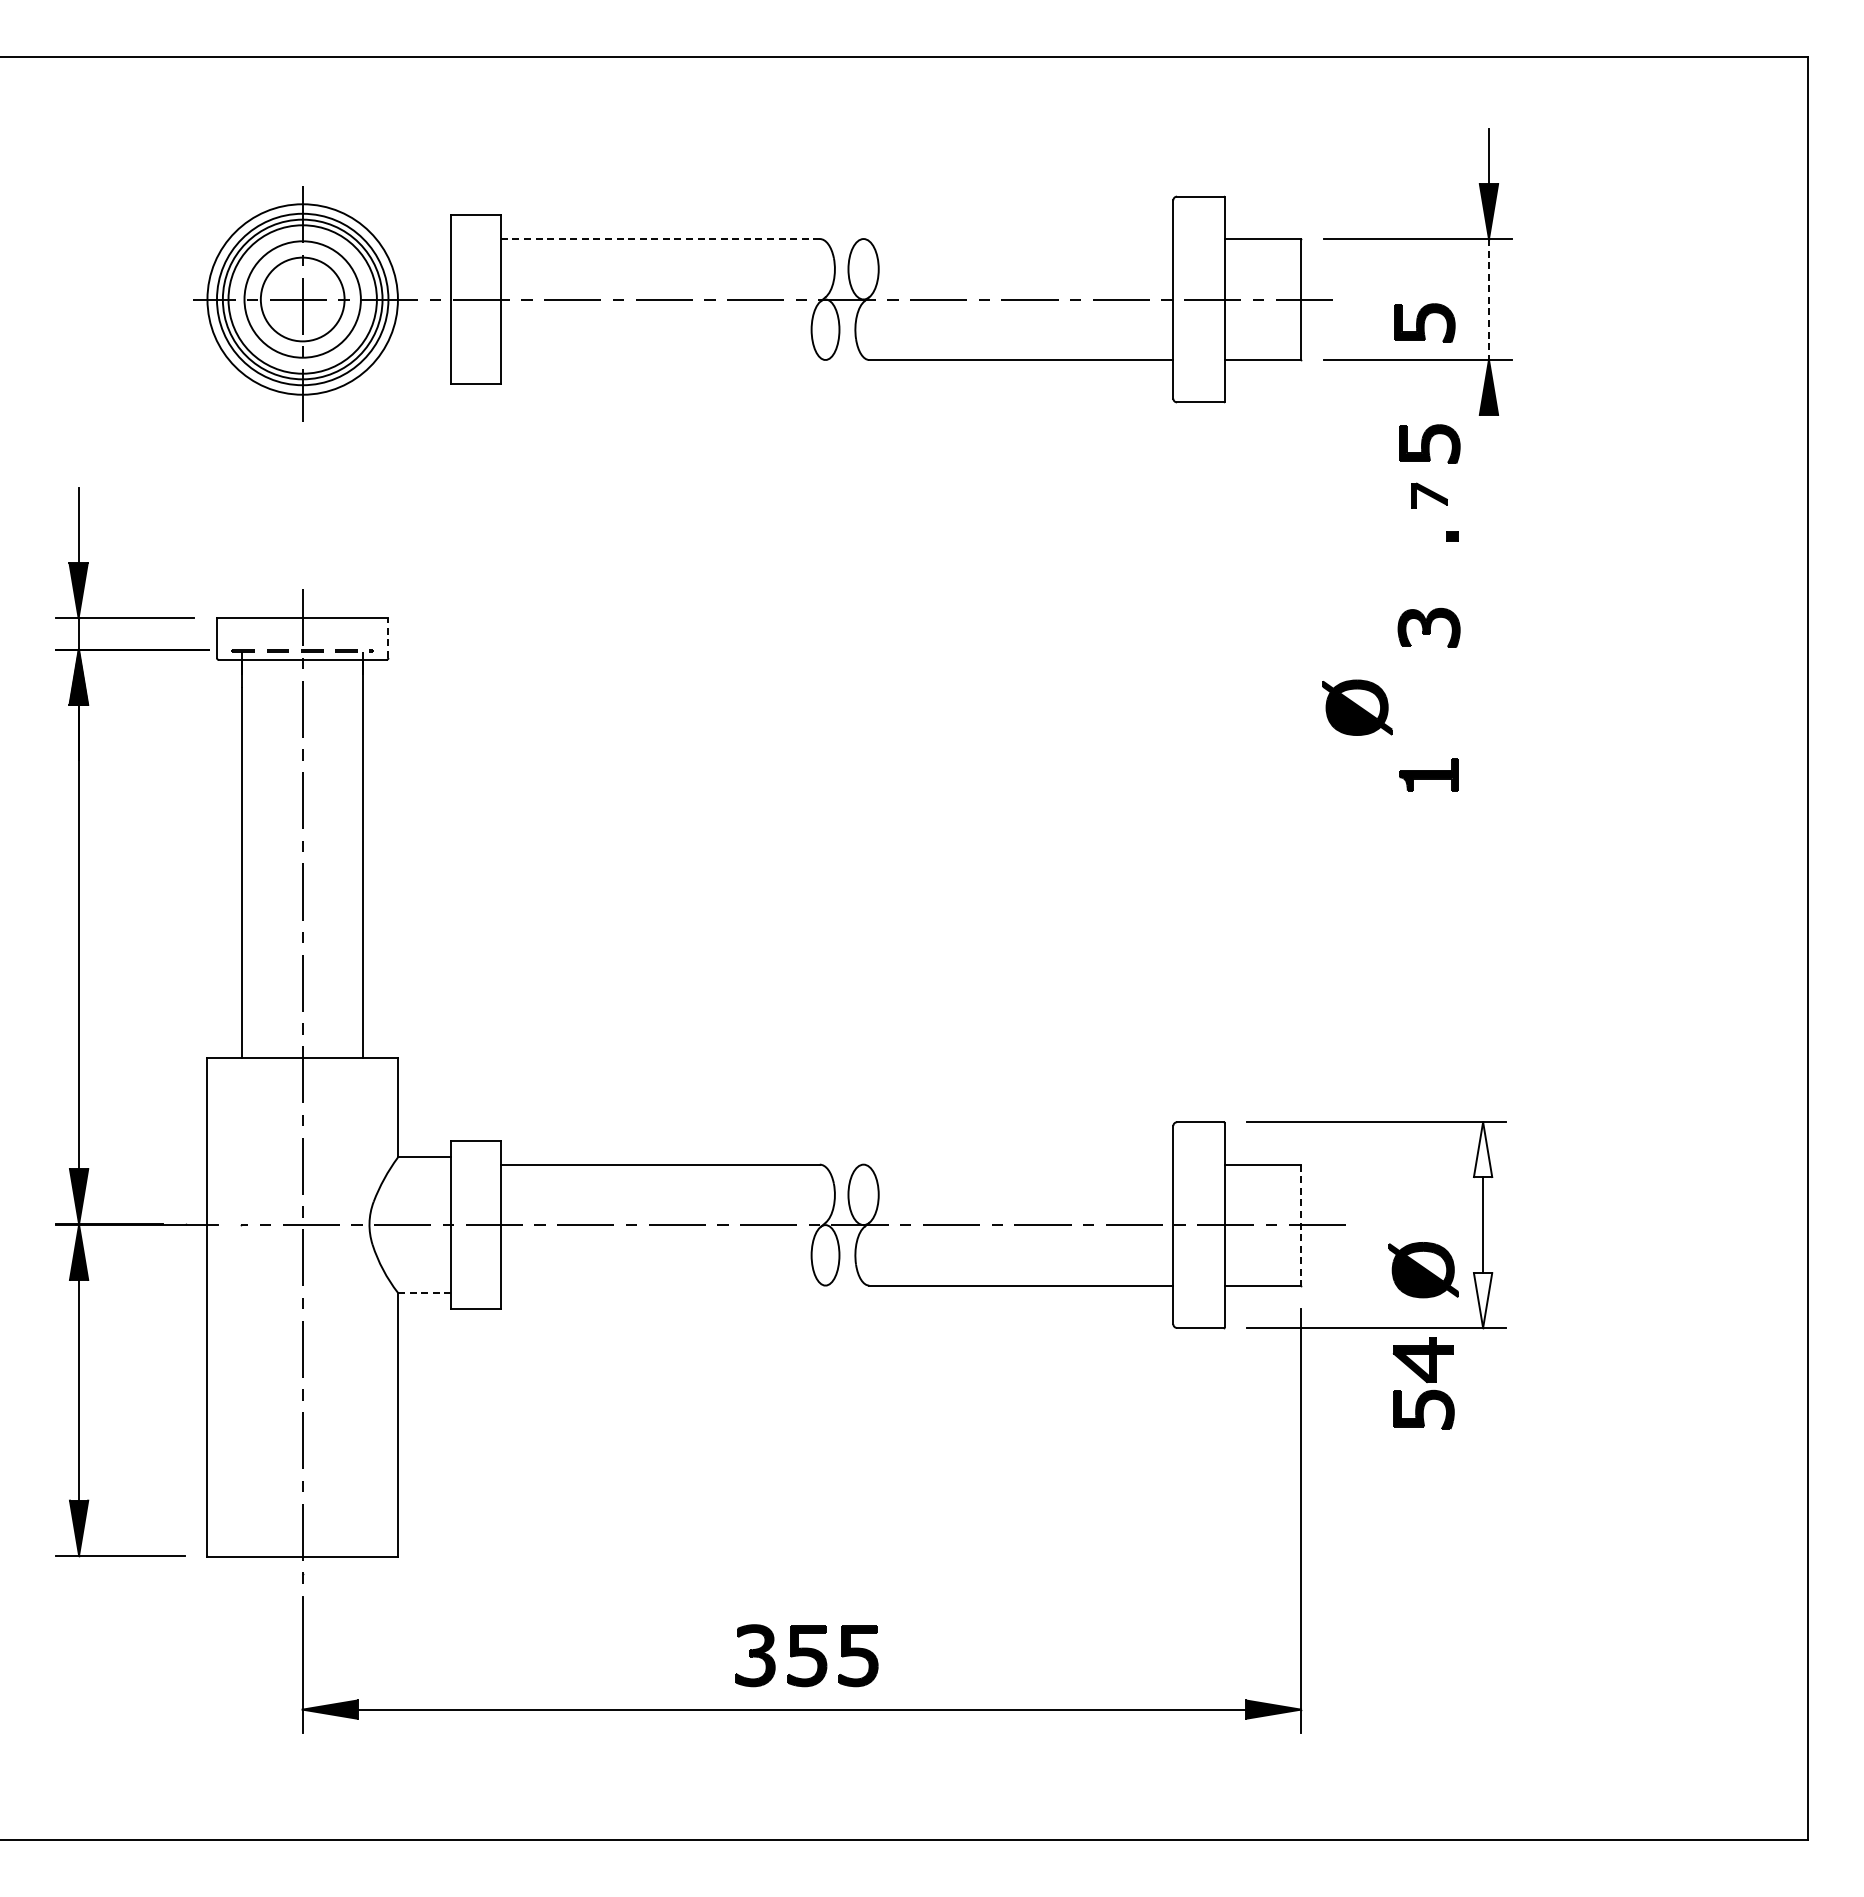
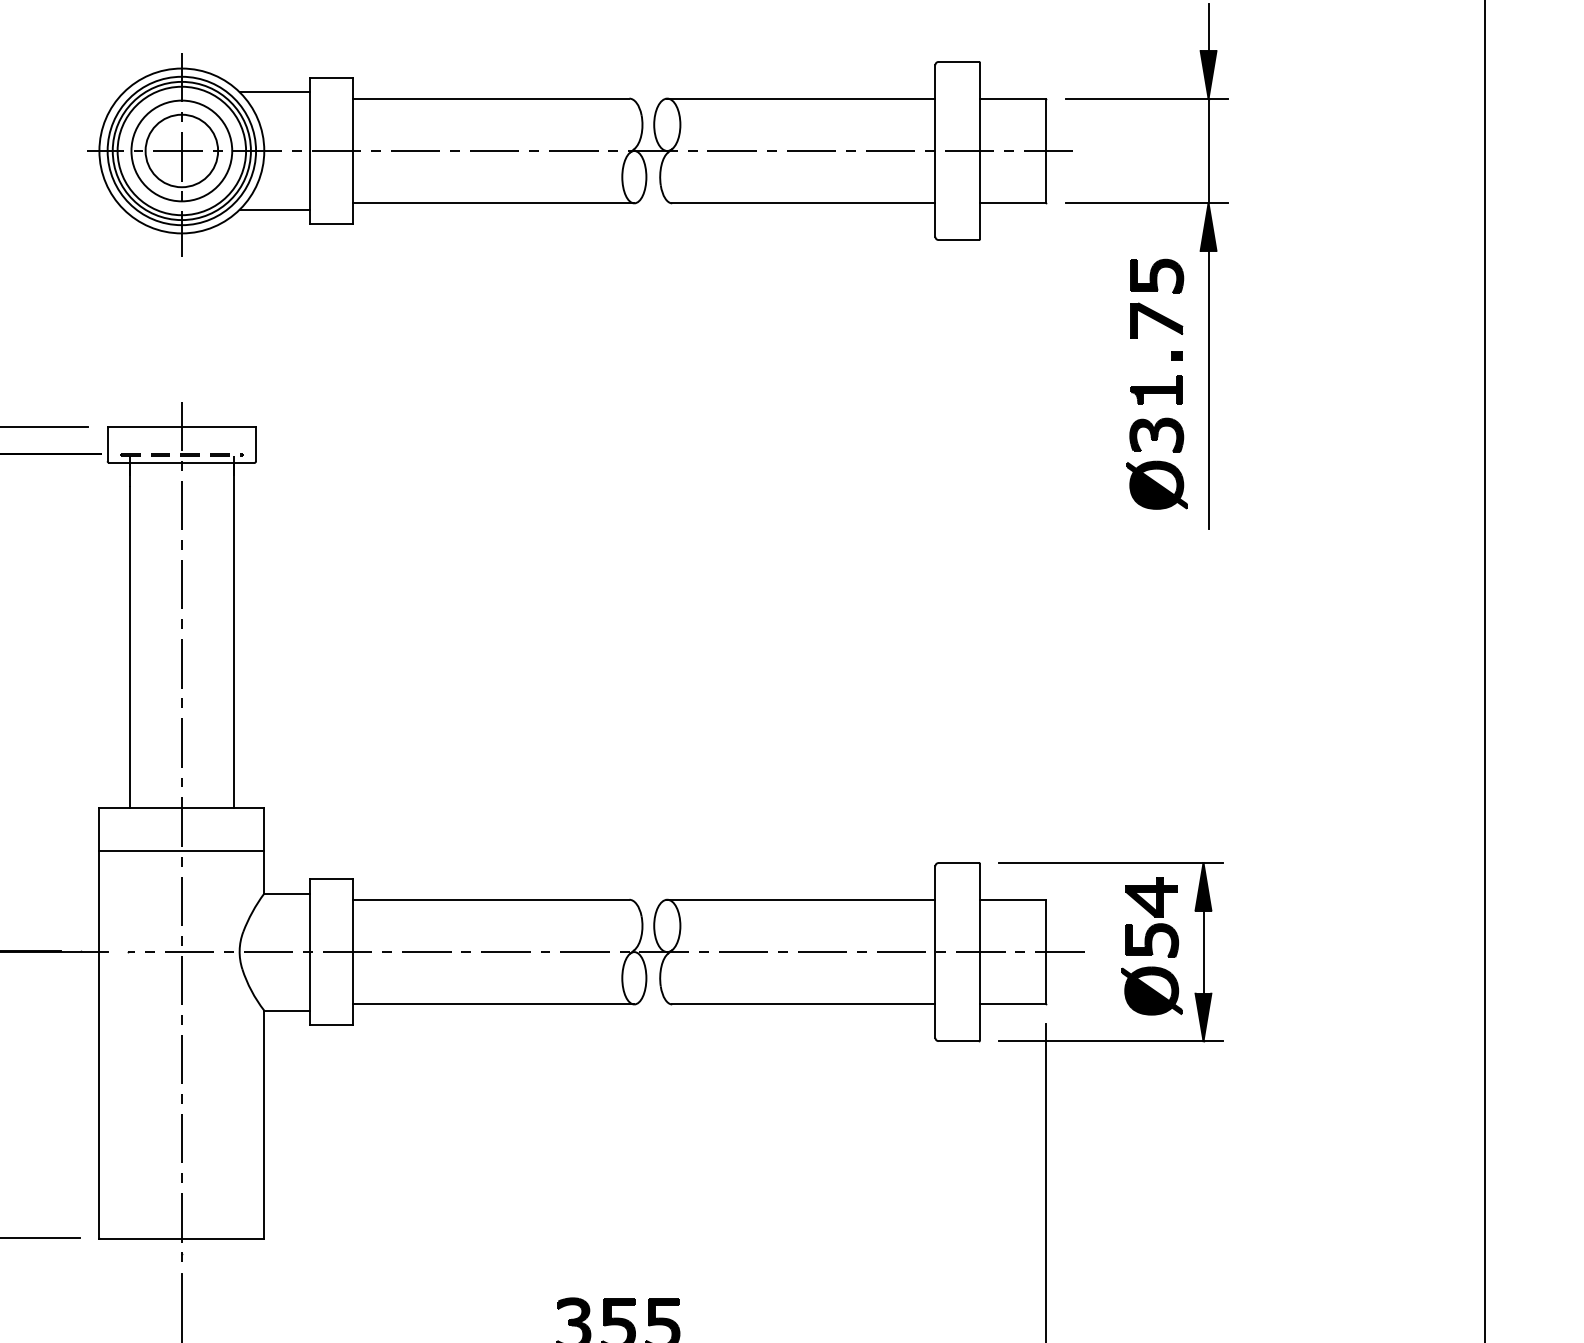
line: (410, 231) -> (275, 92), added
line: (660, 239) -> (491, 99), dashed -> solid
line: (1018, 239) -> (801, 99), added
line: (1488, 300) -> (1208, 151), dashed -> solid
part: (1424, 322) -> (1152, 170), removed
line: (662, 360) -> (493, 203), added
line: (410, 367) -> (275, 209), added
part: (1429, 495) -> (1157, 320), size x1.67
line: (1488, 575) -> (1208, 389), added
line: (388, 637) -> (256, 443), dashed -> solid
part: (1357, 707) -> (1157, 485), moved
part: (1428, 774) -> (1156, 389), moved
line: (302, 1107) -> (181, 850), added
fill: (1482, 1149) -> (1202, 886), added
line: (1018, 1164) -> (801, 899), added
line: (1300, 1225) -> (1045, 952), dashed -> solid
line: (662, 1285) -> (493, 1004), added
line: (424, 1292) -> (287, 1010), dashed -> solid
fill: (1482, 1300) -> (1202, 1017), added
part: (1423, 1383) -> (1151, 917), moved

